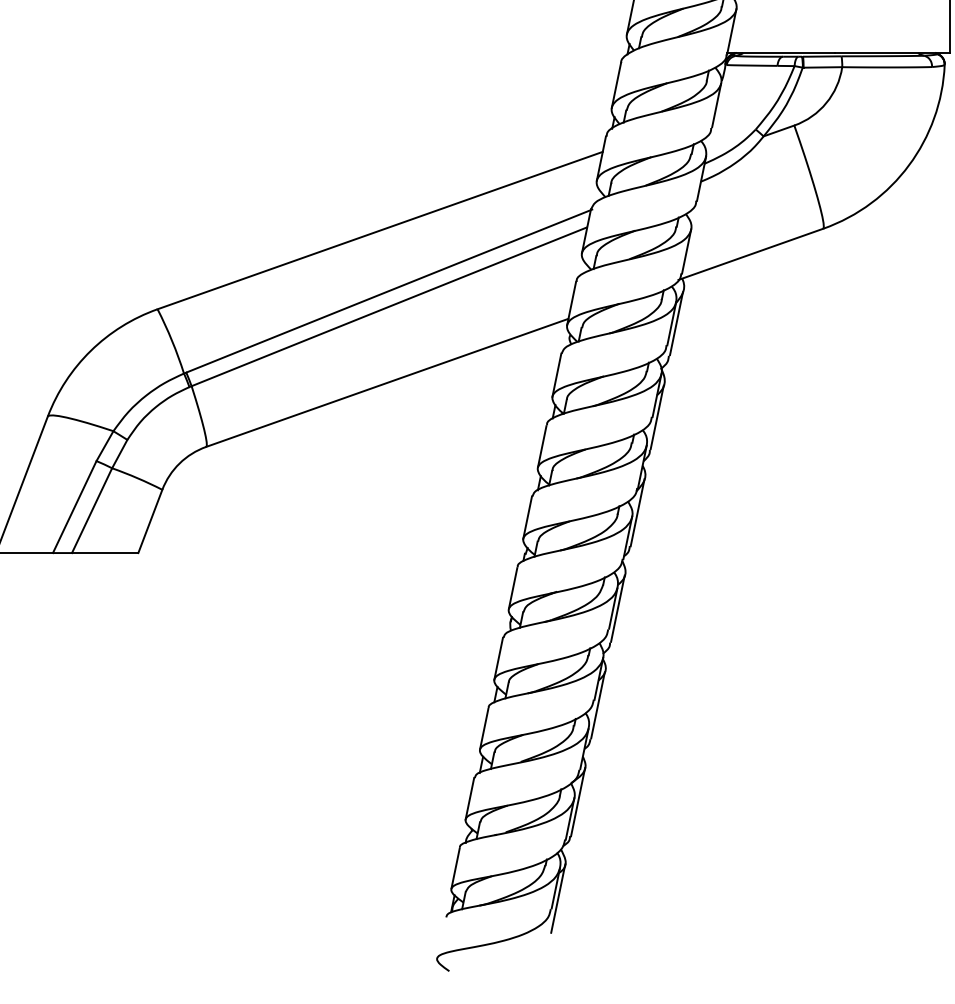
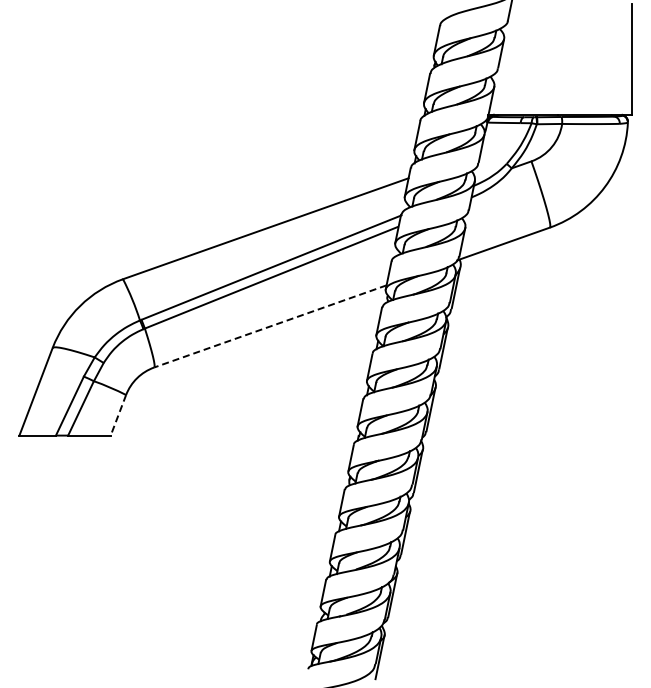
line: (385, 382) -> (269, 326), solid -> dashed
line: (150, 521) -> (118, 415), solid -> dashed

